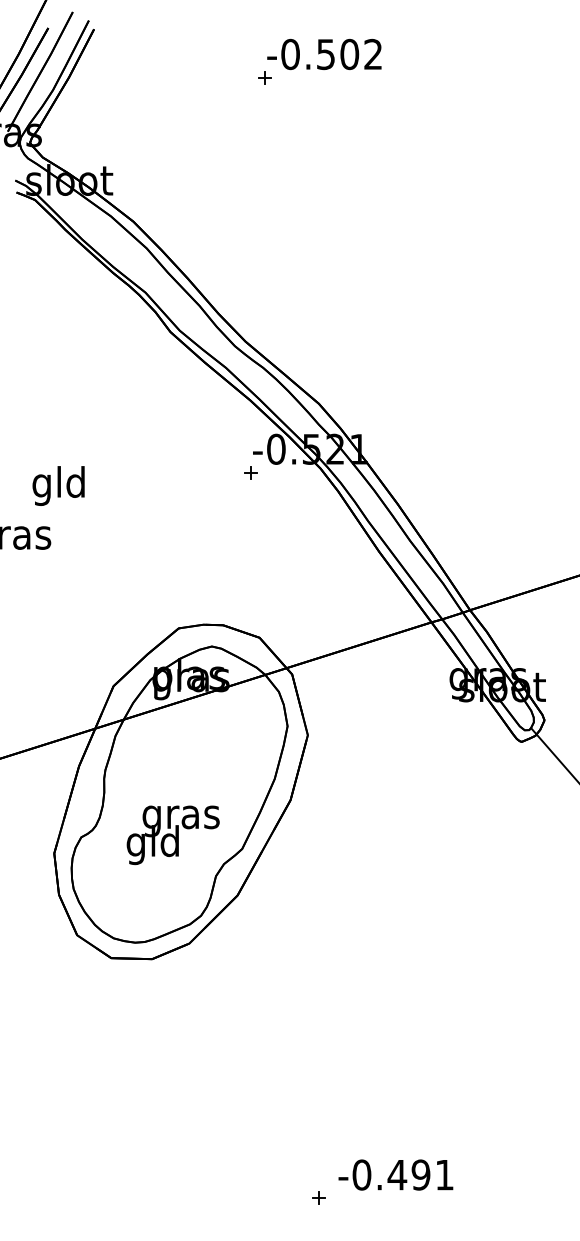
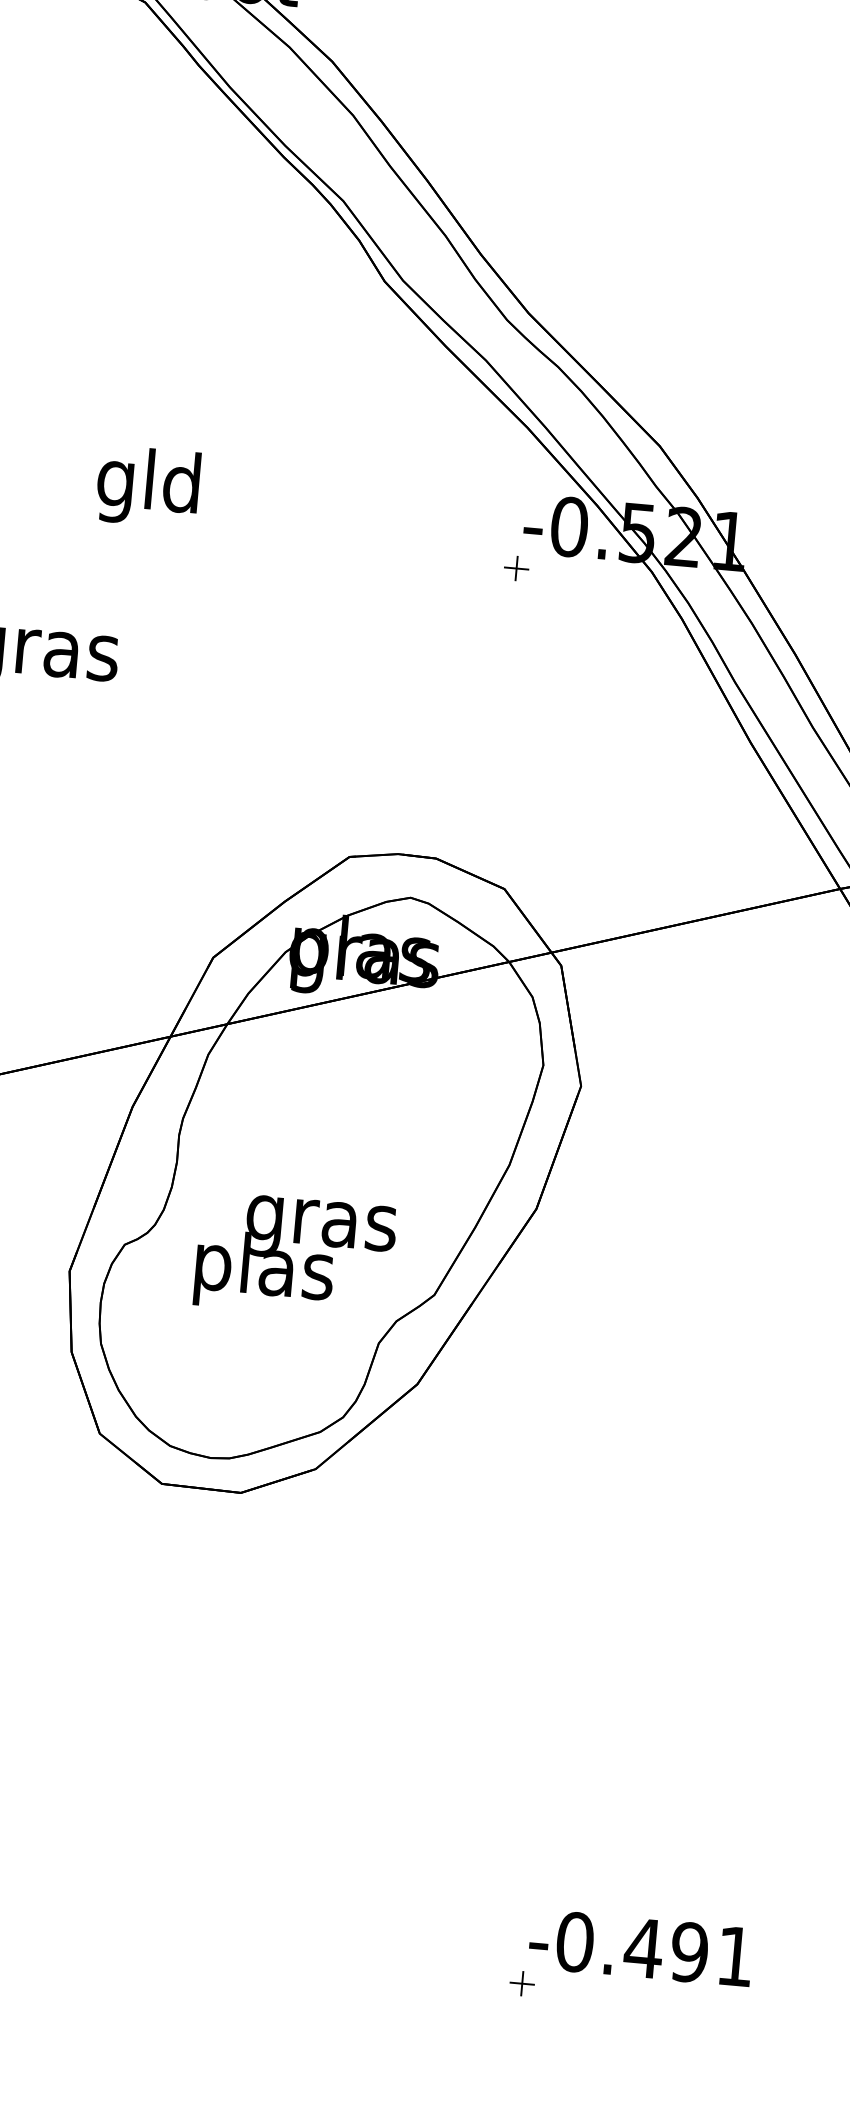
text: (58, 485) -> (147, 485), moved
text: (153, 845) -> (263, 1273), gld -> plas
text: (395, 1174) -> (640, 1946), moved

